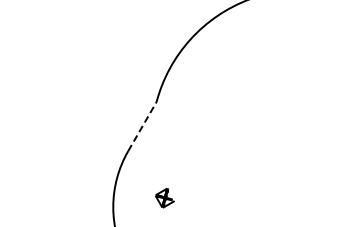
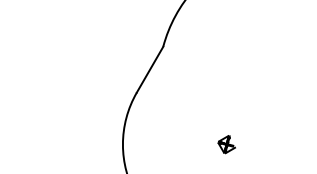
line: (142, 126) -> (150, 69), dashed -> solid
part: (164, 197) -> (226, 144), moved

